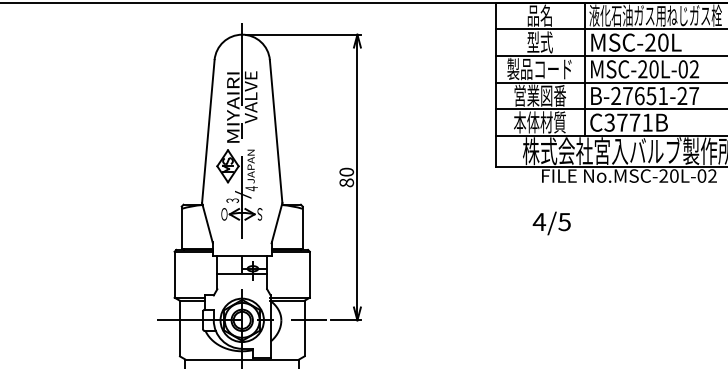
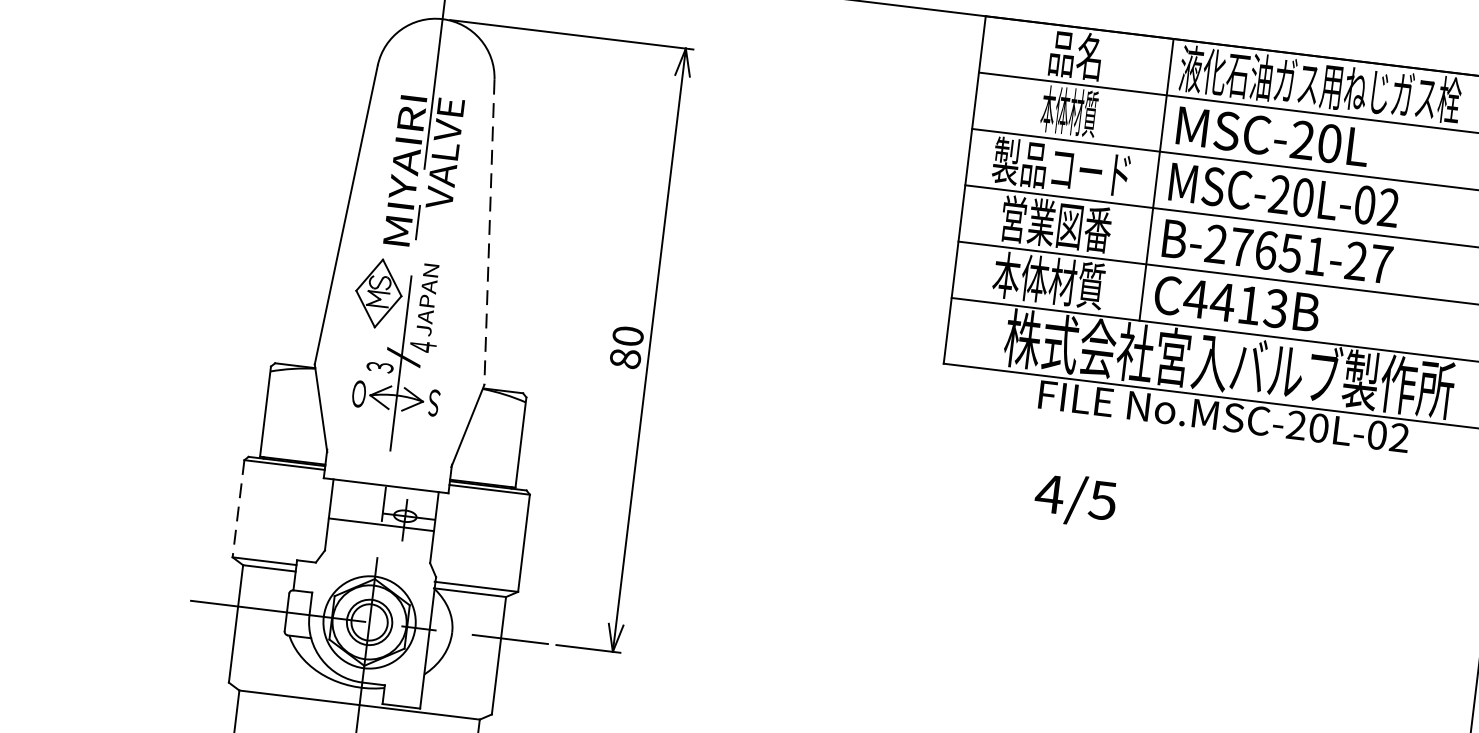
text: (539, 42) -> (1068, 111), 型式 -> 本体材質
text: (628, 122) -> (1235, 303), C3771B -> C4413B
line: (276, 131) -> (490, 232), solid -> dashed
text: (551, 223) -> (1074, 500), moved
line: (174, 275) -> (238, 510), solid -> dashed

